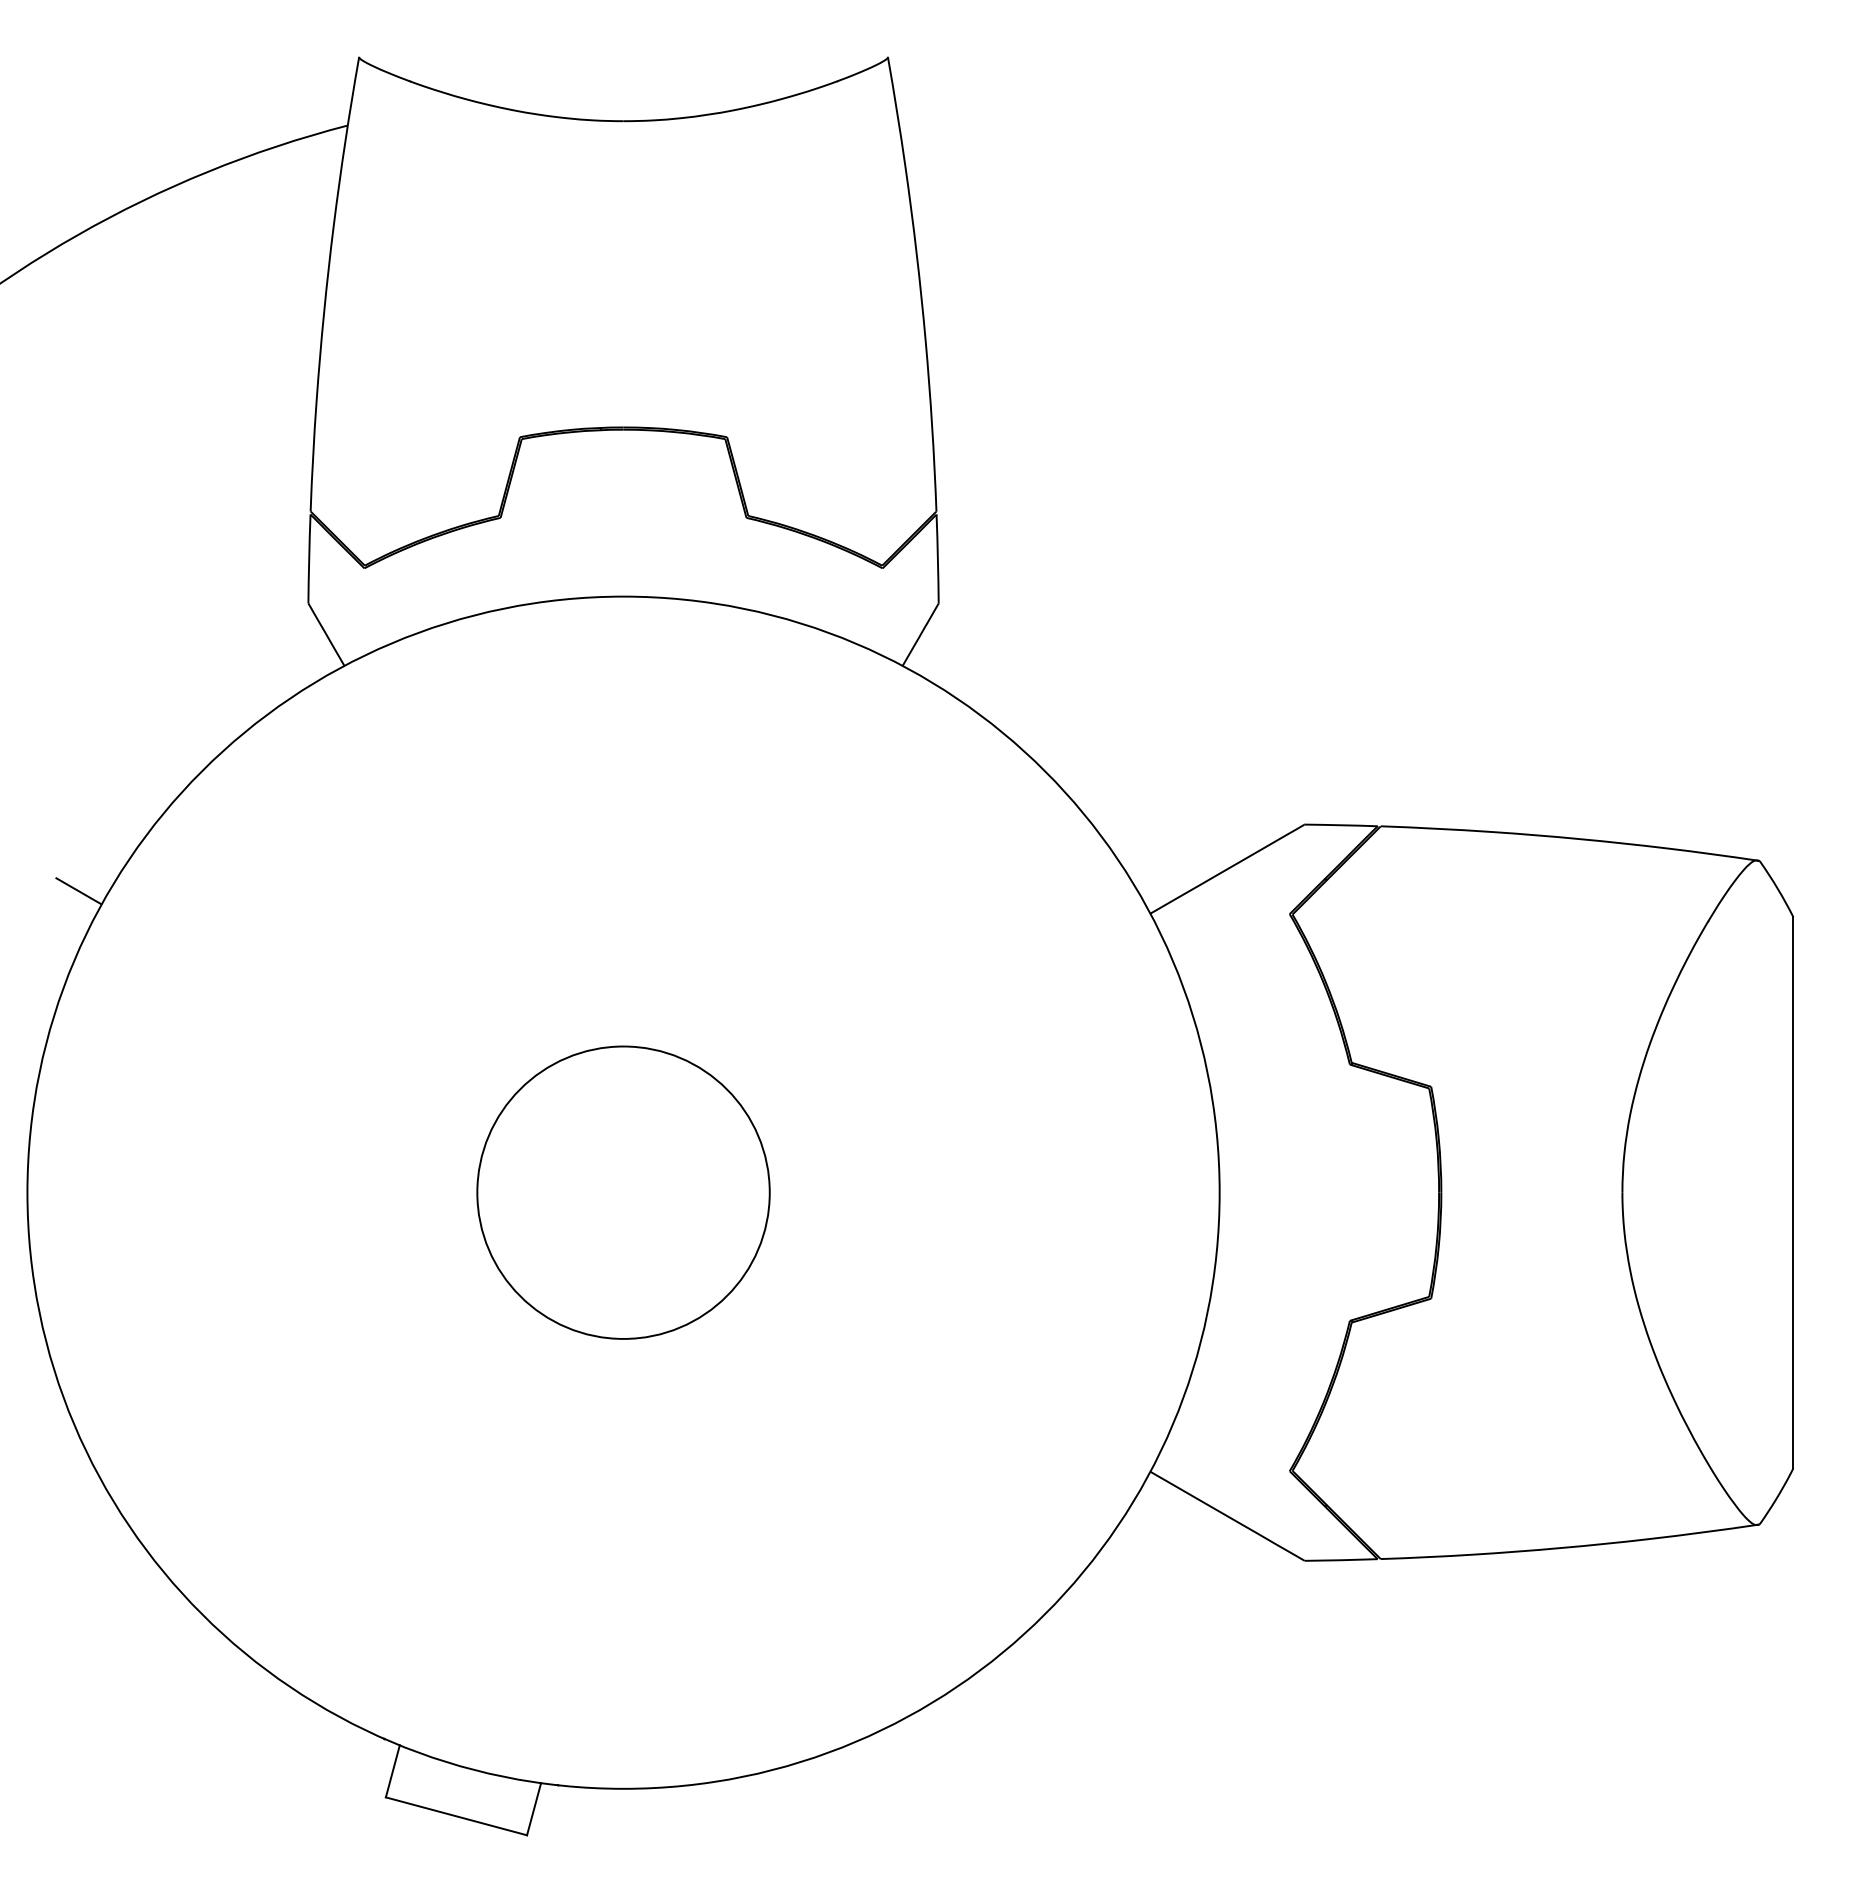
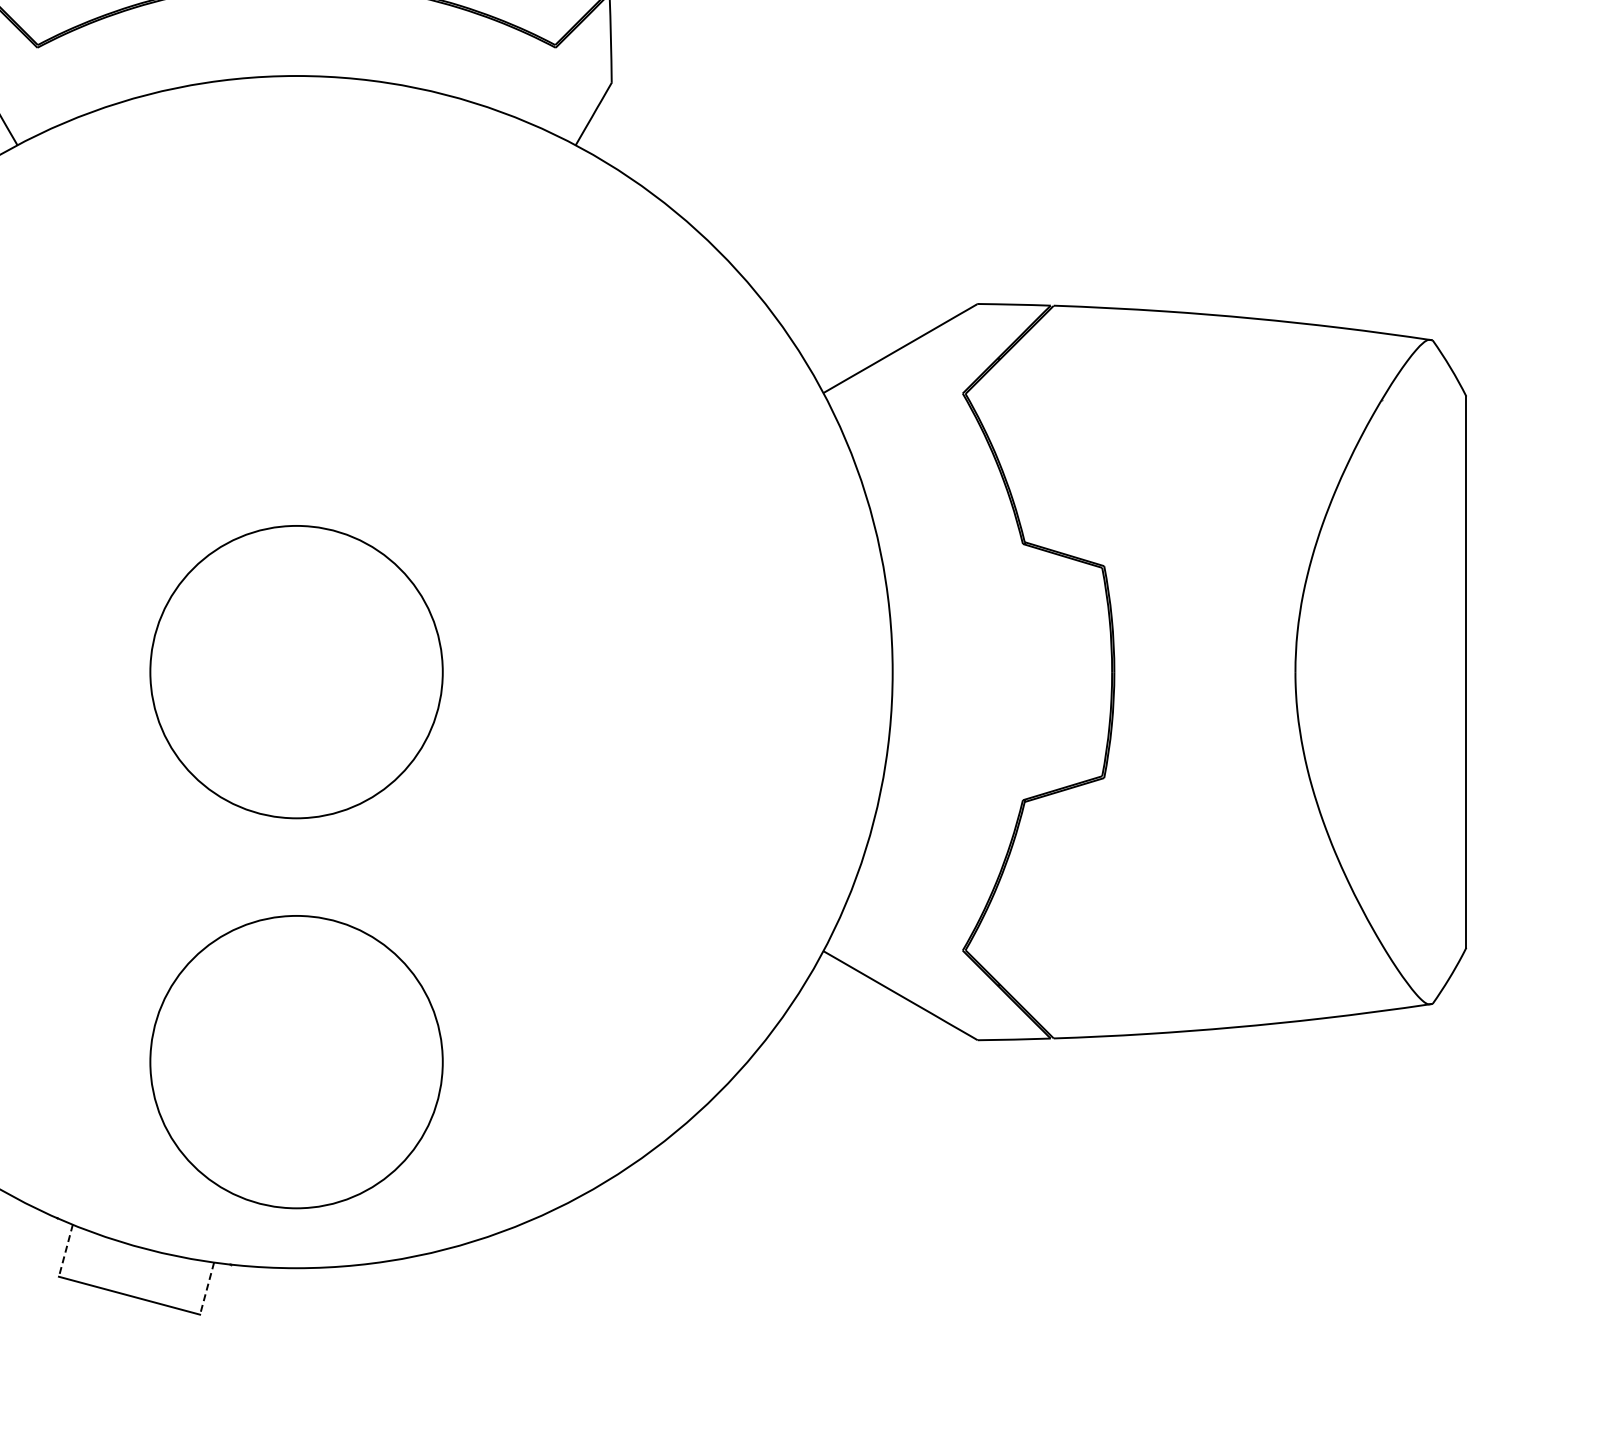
circle: (623, 1582) -> (296, 1061), added
line: (392, 1771) -> (65, 1250), solid -> dashed
line: (533, 1809) -> (206, 1288), solid -> dashed

